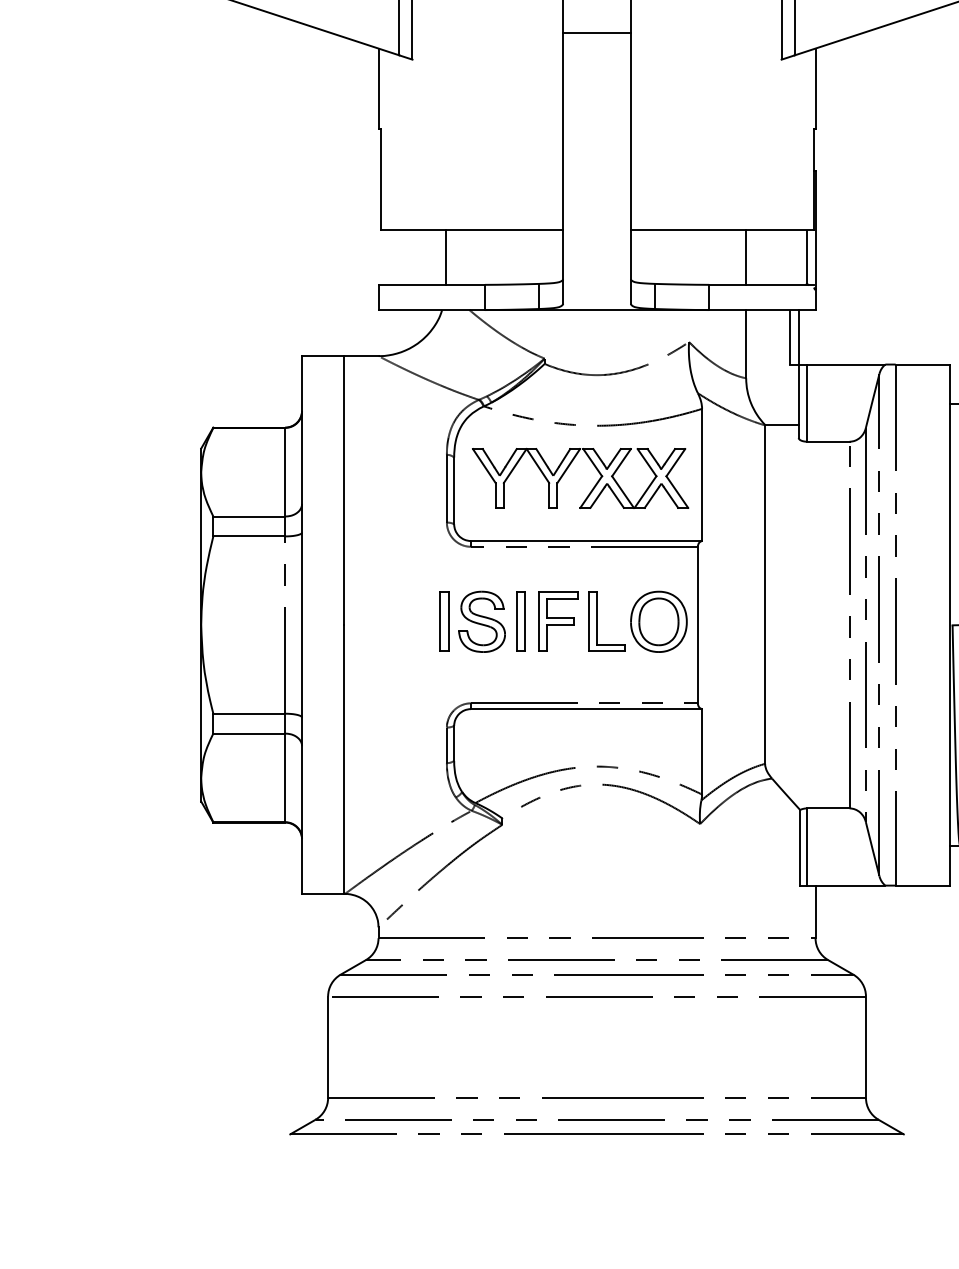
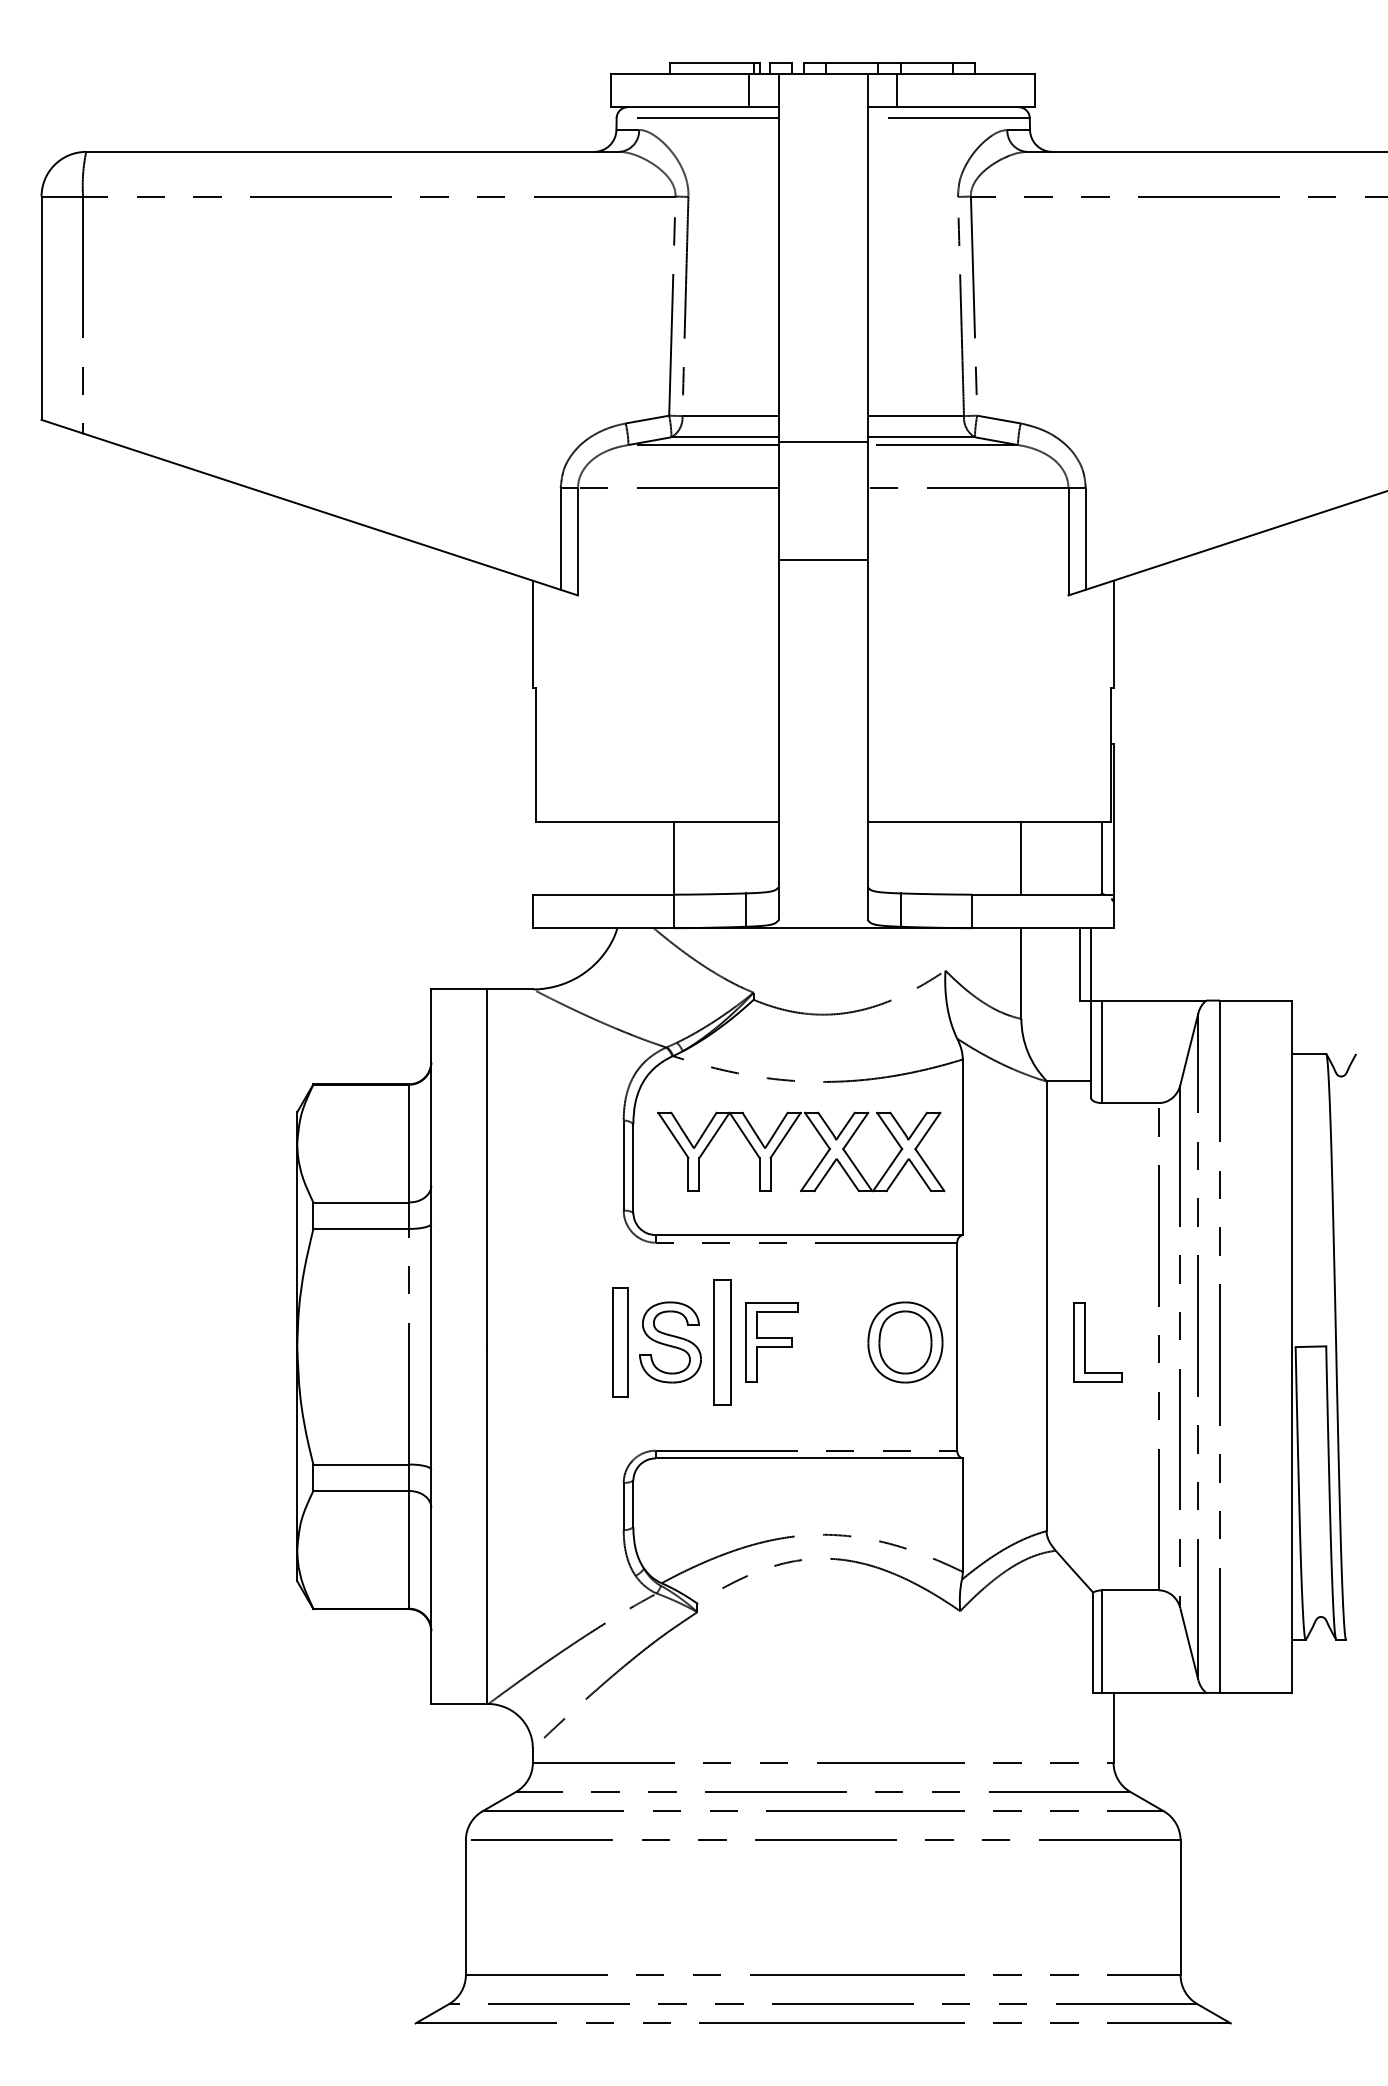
line: (445, 256) -> (674, 857), moved
part: (444, 621) -> (620, 1342), size x1.4
part: (521, 621) -> (722, 1342), size x1.6
part: (597, 621) -> (1085, 1342), moved

